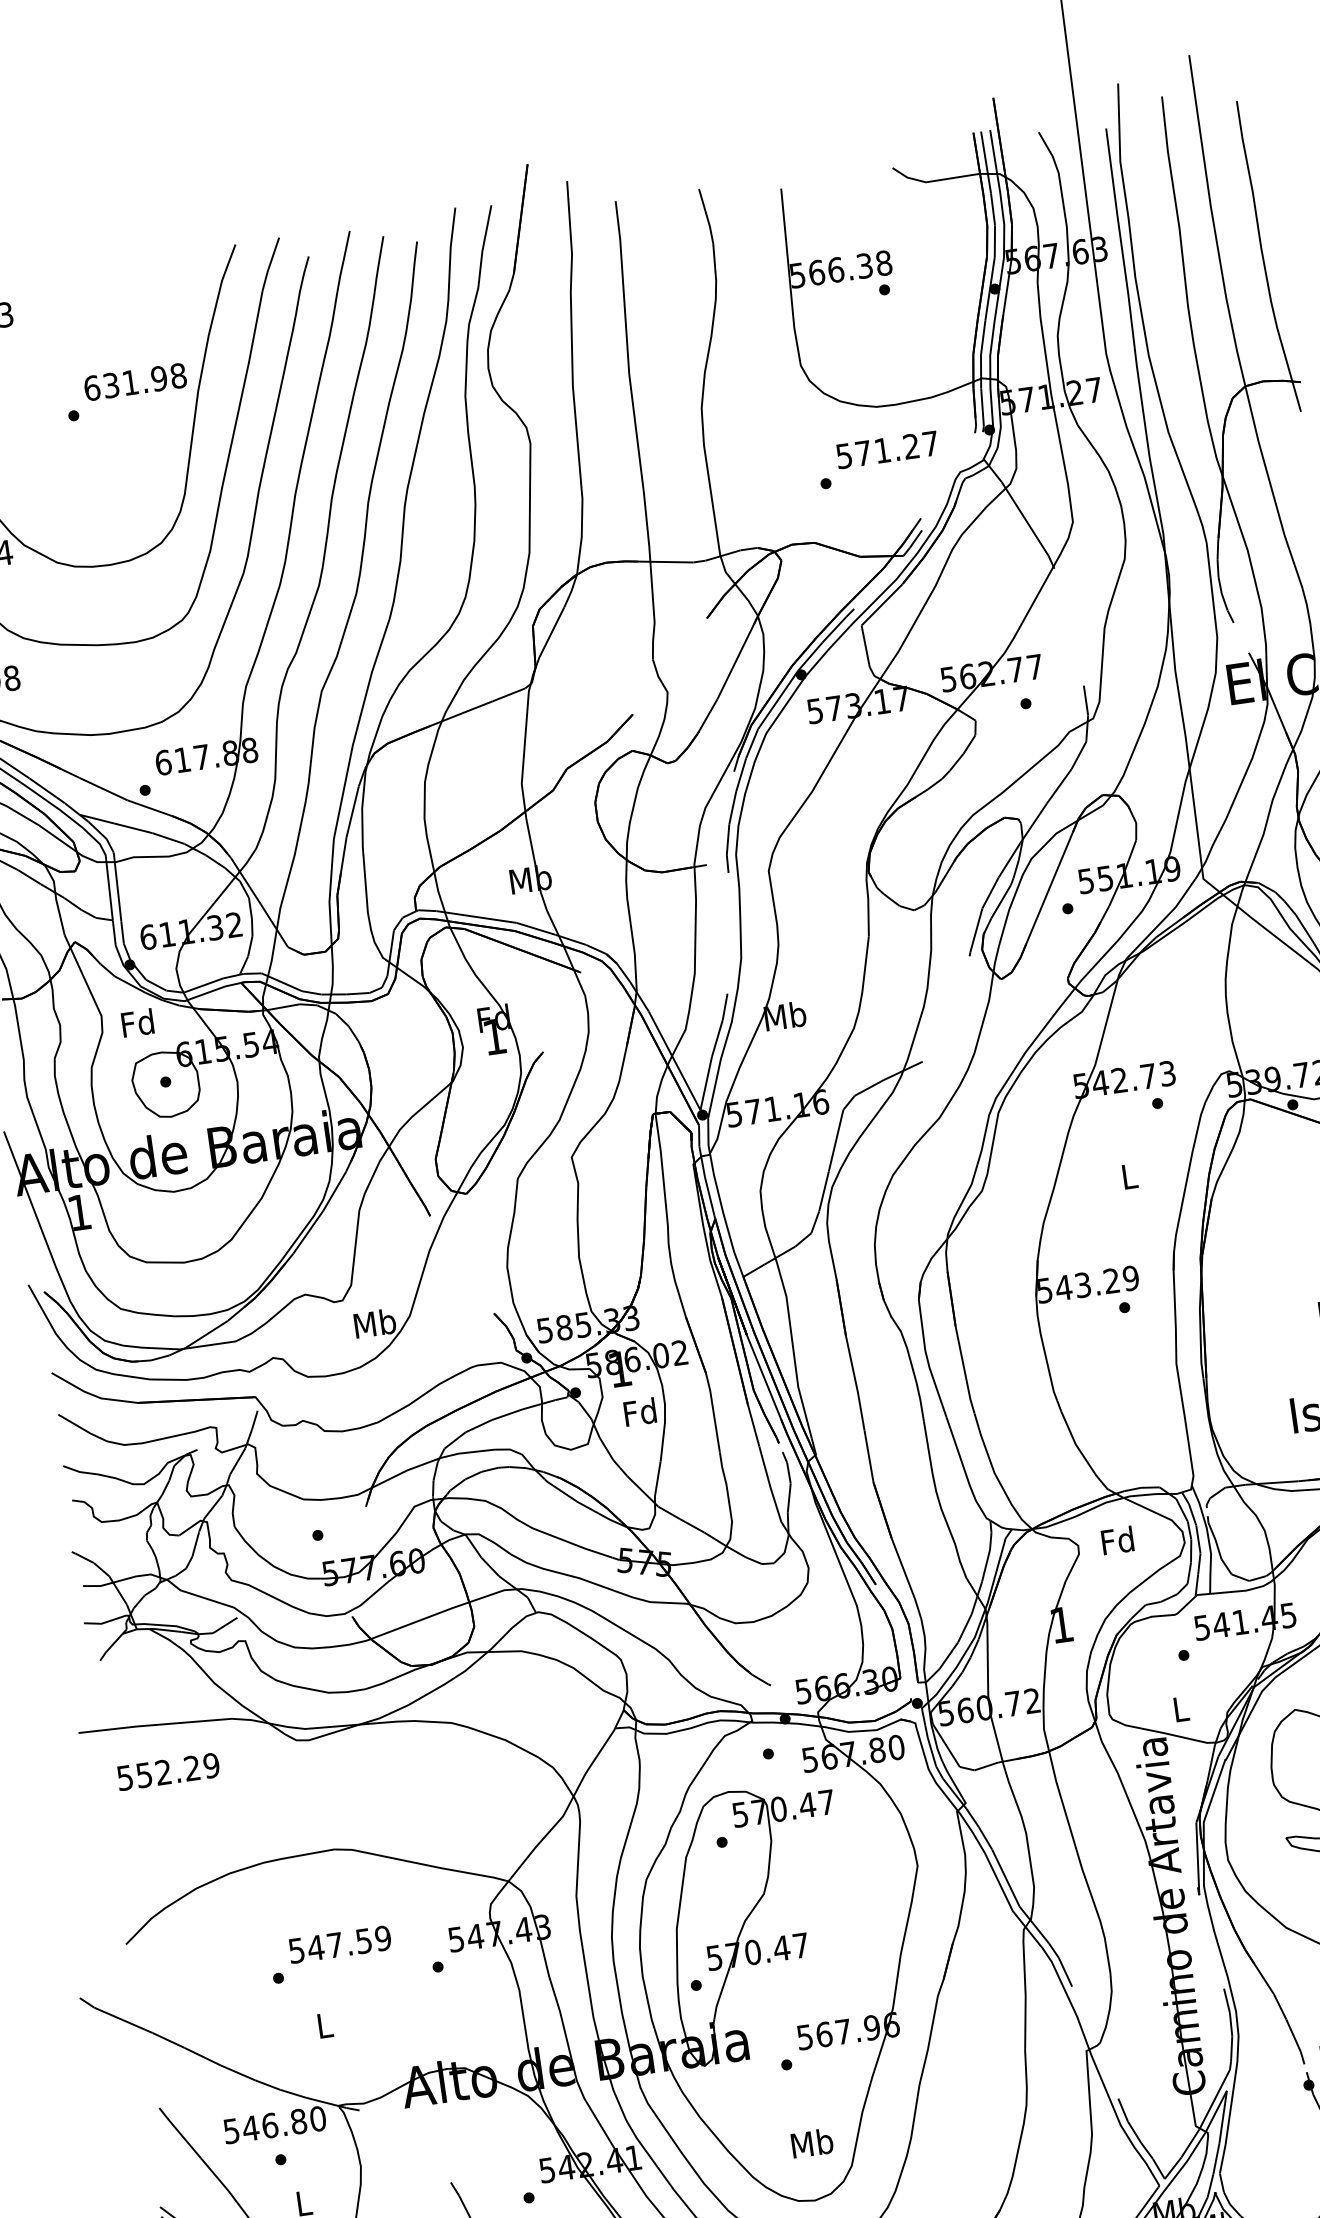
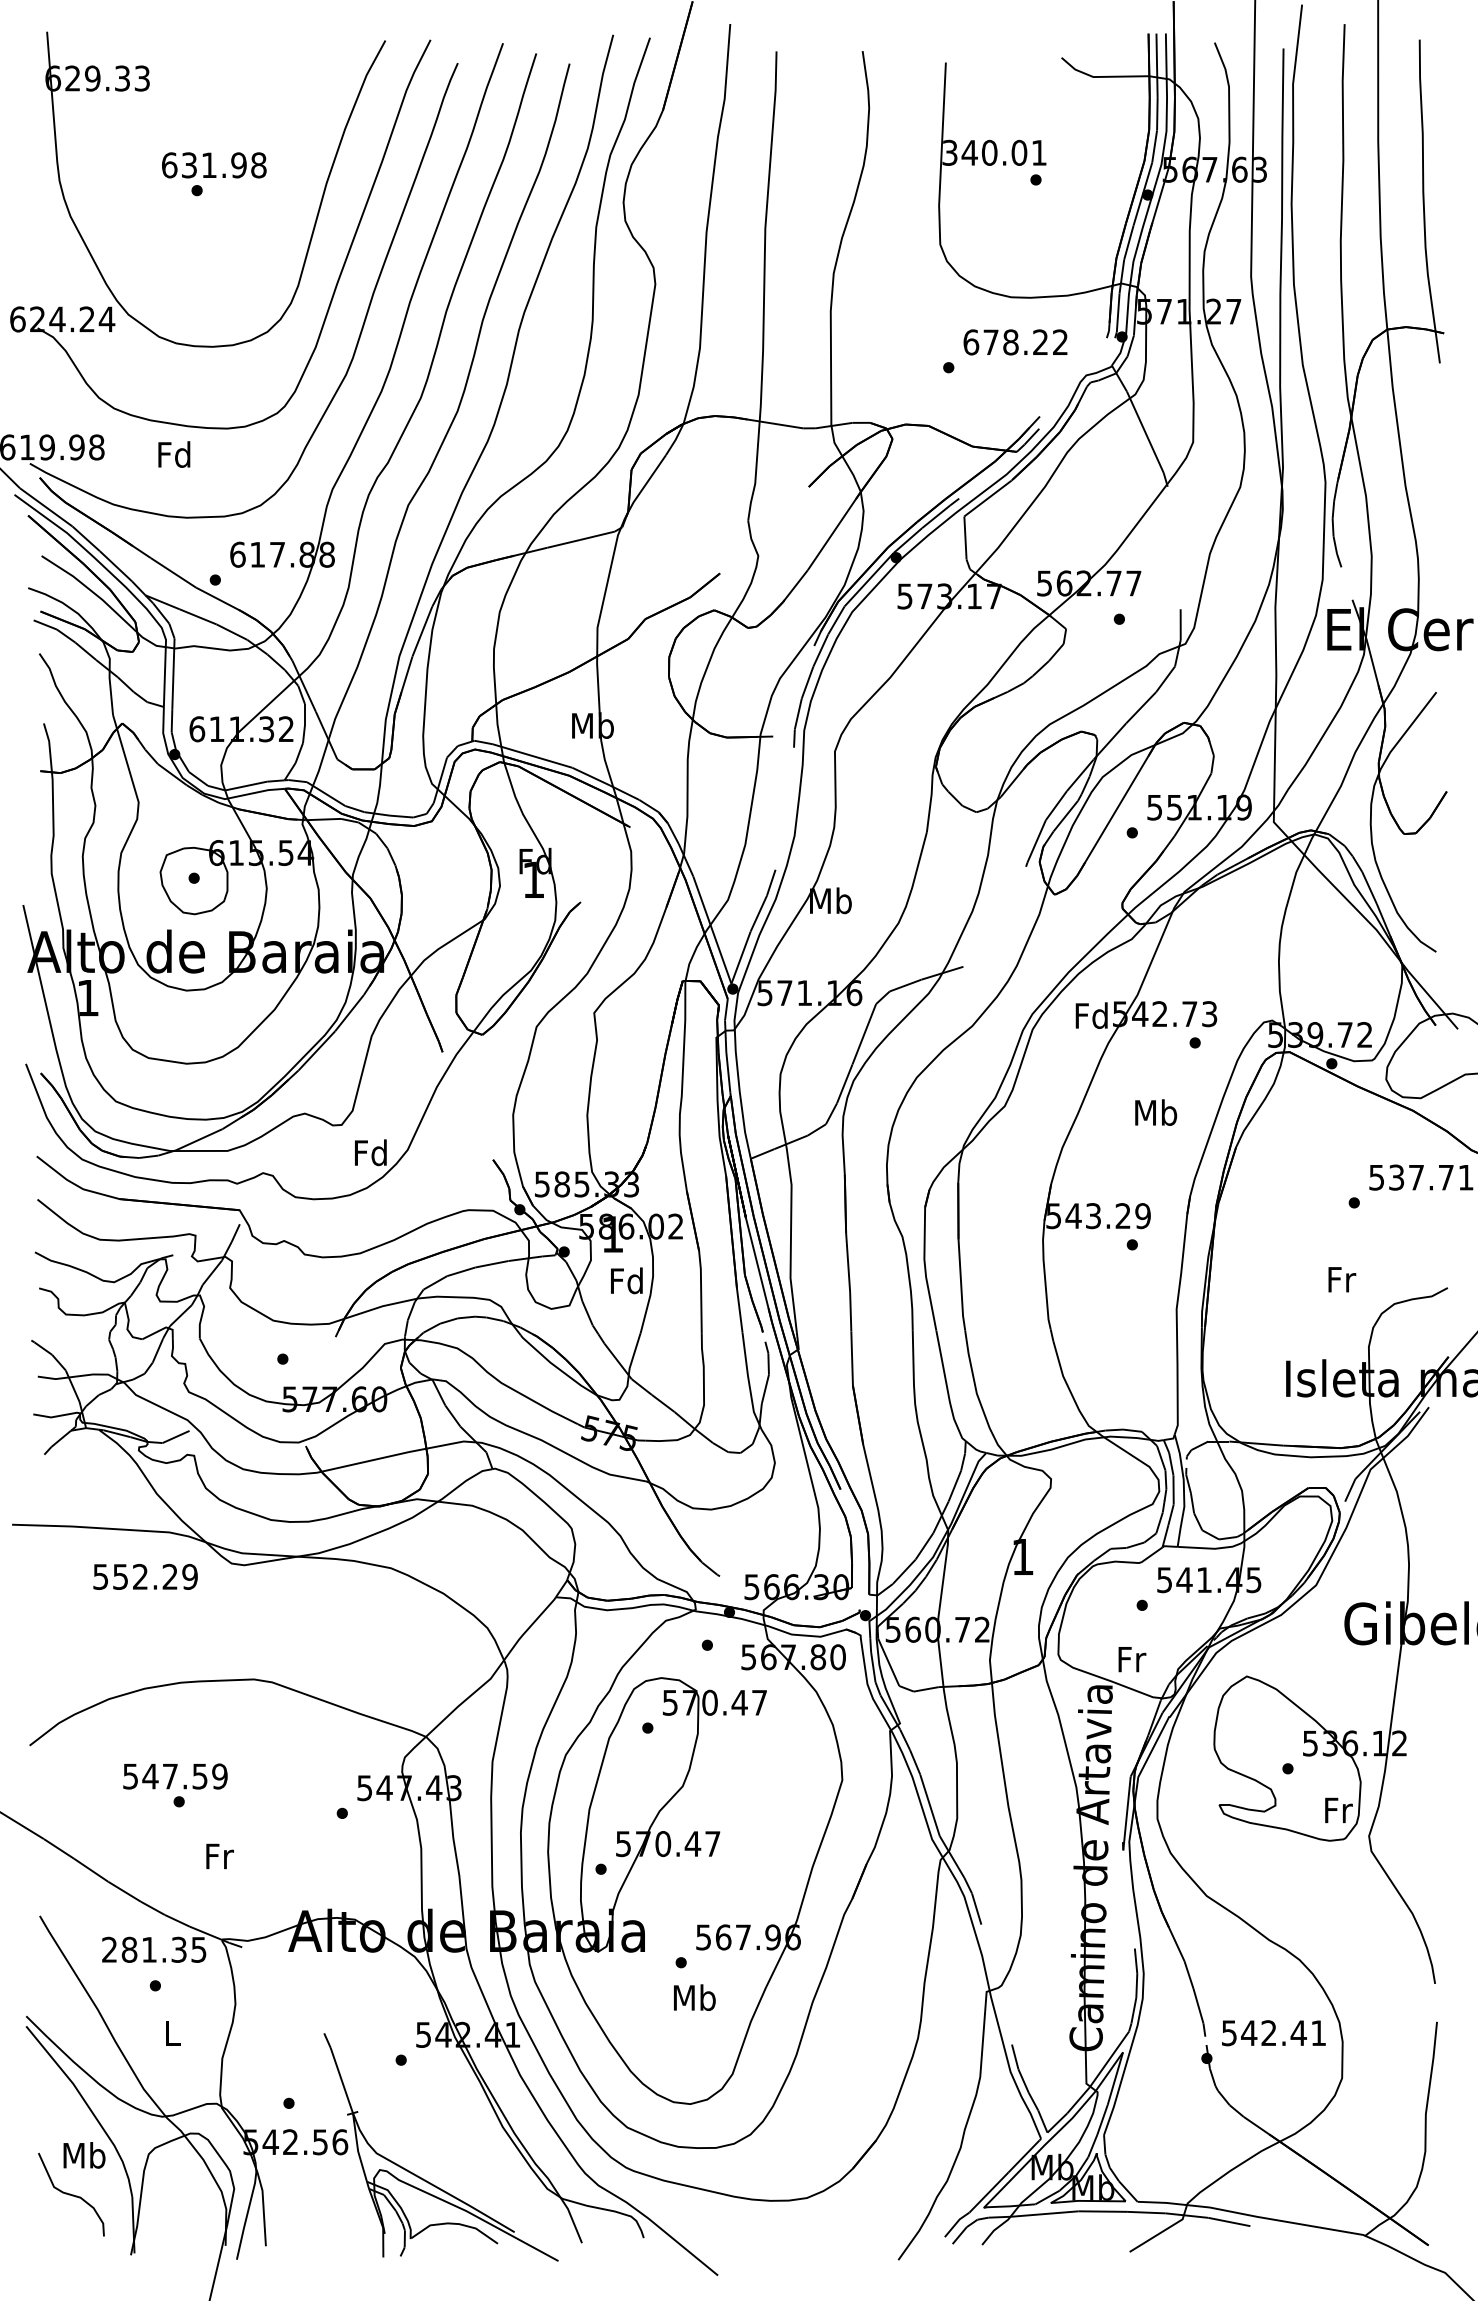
text: (841, 268) -> (995, 152), 566.38 -> 340.01
text: (135, 382) -> (214, 165), moved
text: (887, 450) -> (1015, 342), 571.27 -> 678.22
text: (137, 1022) -> (174, 454), moved
text: (1129, 1176) -> (1156, 1112), L -> Mb
text: (375, 1323) -> (371, 1152), Mb -> Fd
text: (1117, 1540) -> (1091, 1015), moved
text: (1181, 1709) -> (1132, 1659), L -> Fr
text: (168, 1771) -> (145, 1576), moved
text: (340, 1944) -> (175, 1776), moved
text: (325, 2025) -> (219, 1856), L -> Fr
text: (274, 2124) -> (154, 1949), 546.80 -> 281.35
text: (812, 2143) -> (694, 1997), moved

